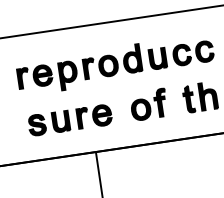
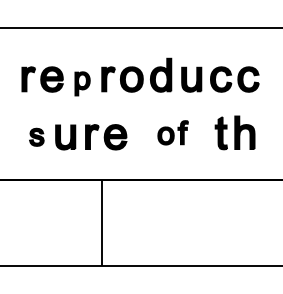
part: (68, 75) -> (82, 83), size x0.7
part: (149, 104) -> (173, 132), size x0.7
part: (37, 125) -> (36, 137), size x0.7

